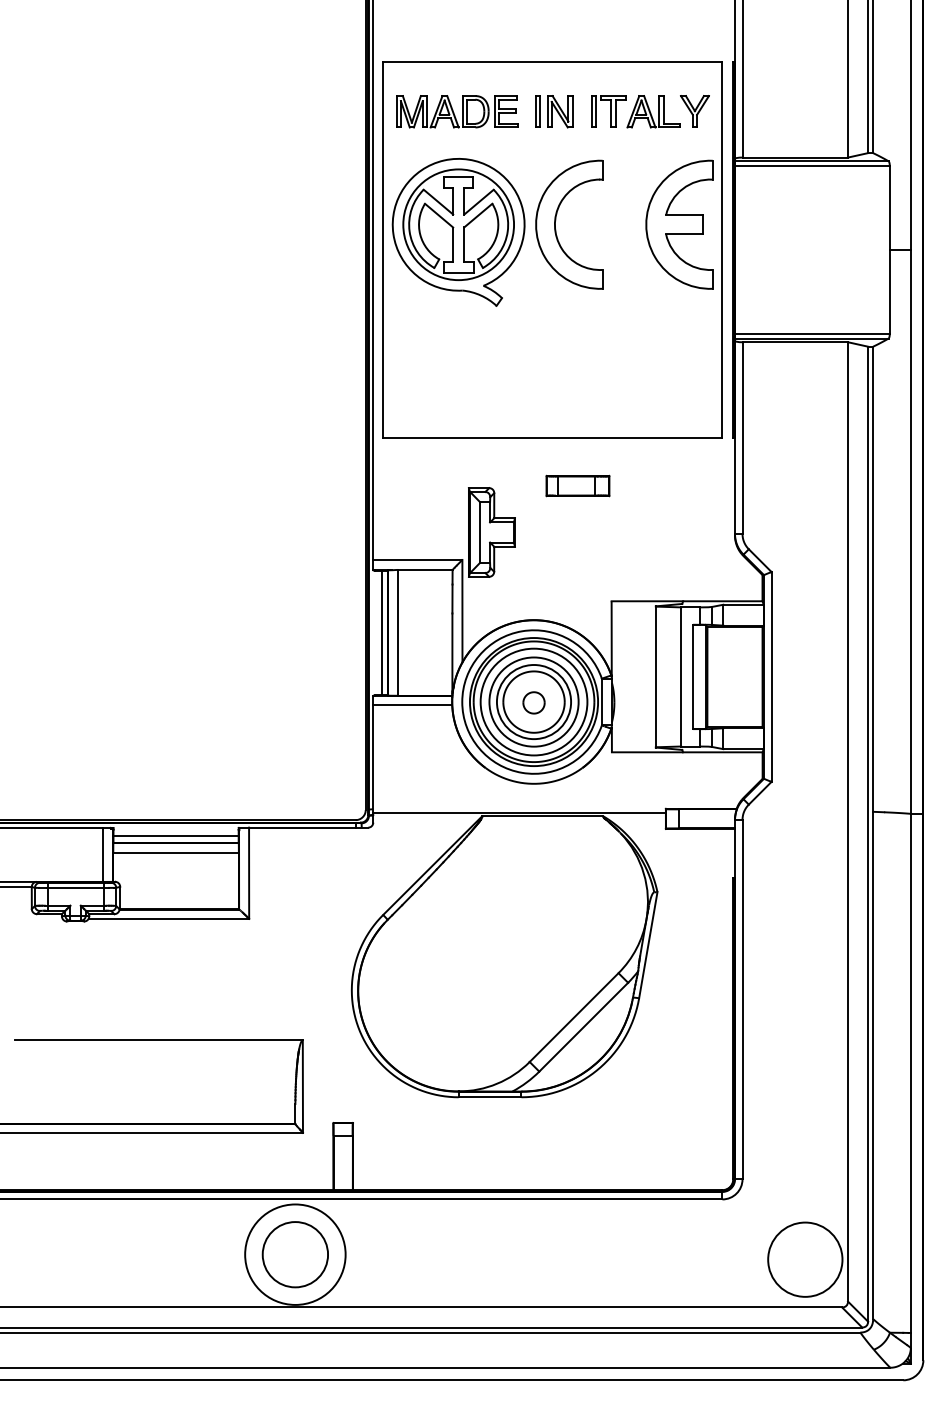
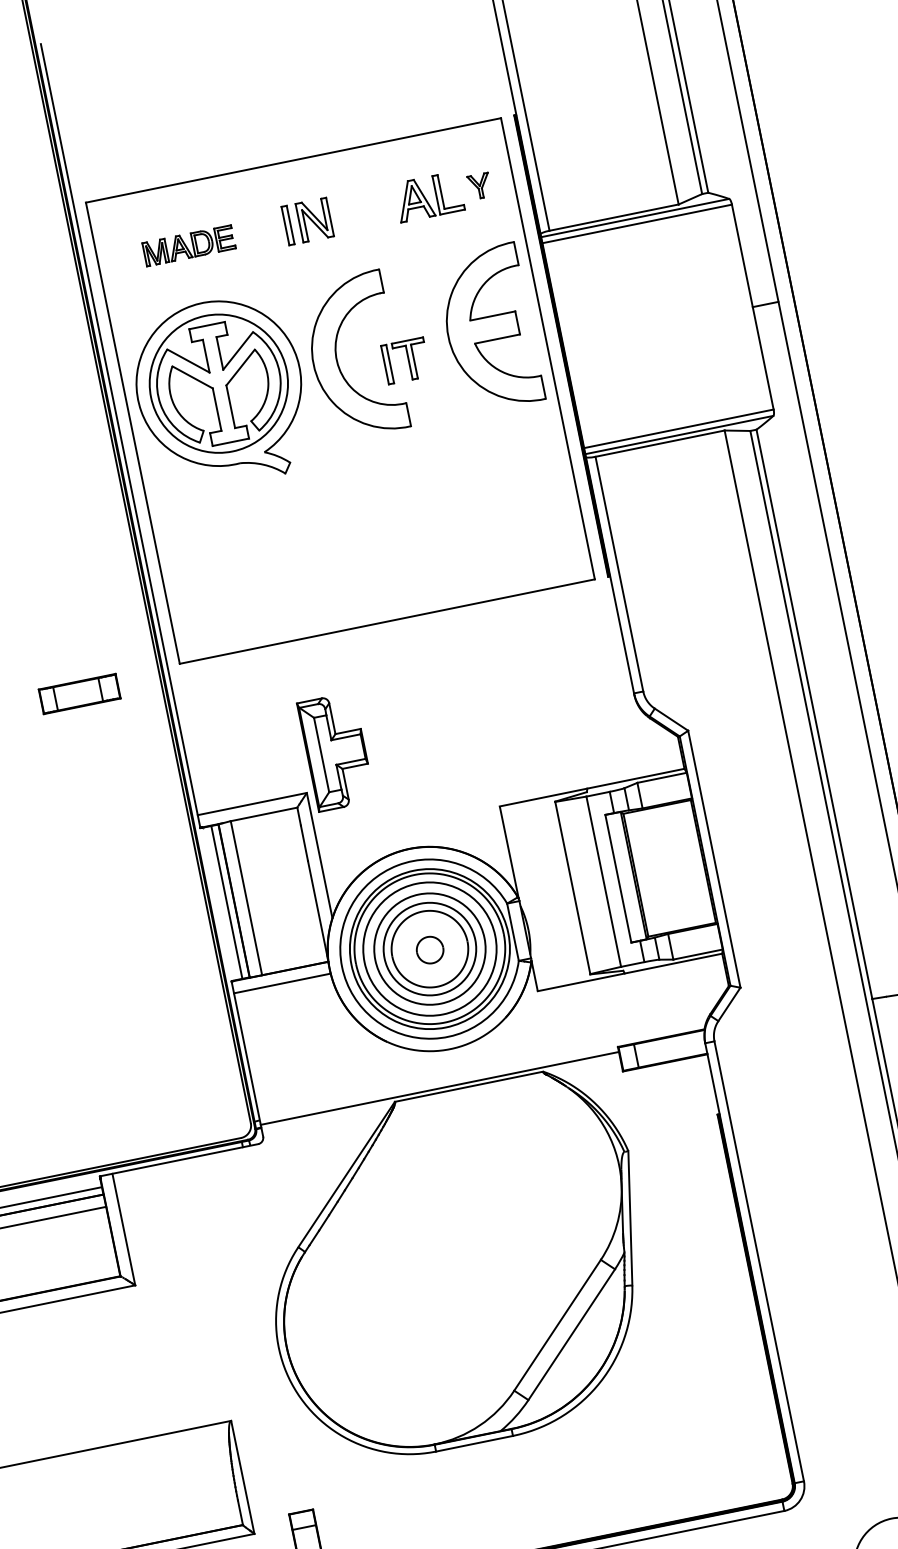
part: (457, 111) -> (189, 245), size x0.6
part: (608, 111) -> (405, 360), moved
part: (694, 111) -> (479, 186), size x0.6
part: (577, 485) -> (78, 693), moved

